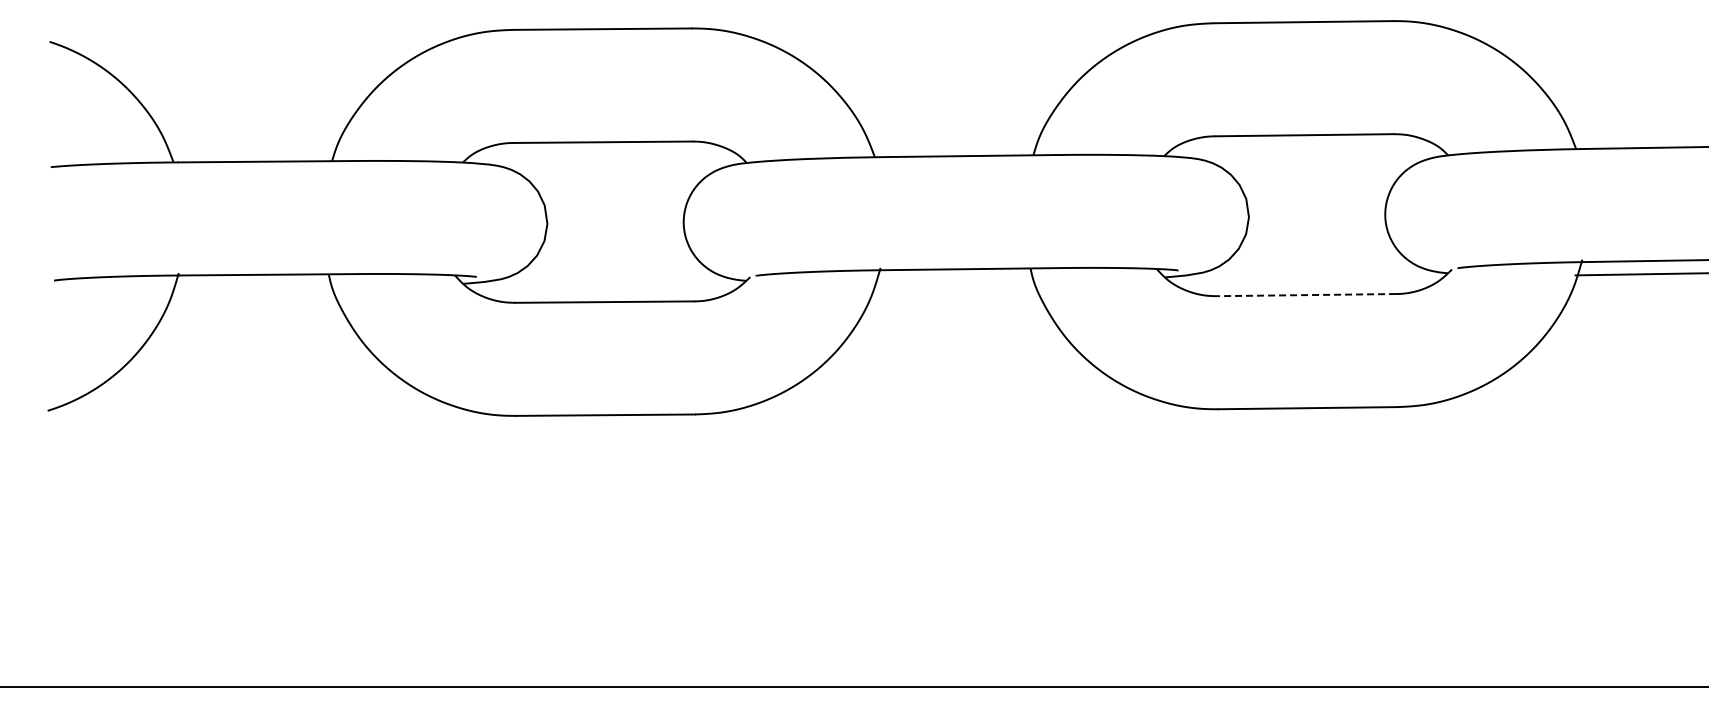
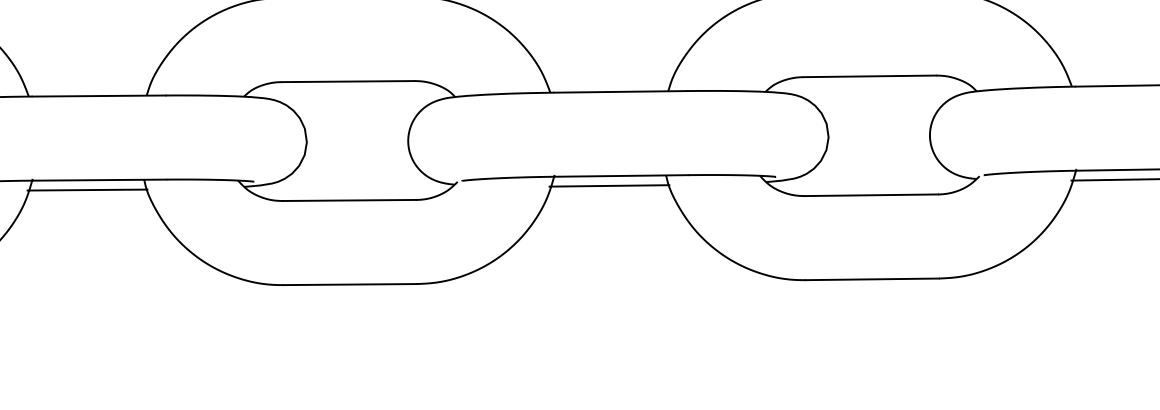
line: (953, 282) -> (608, 185), added
line: (252, 287) -> (87, 189), added
line: (1306, 295) -> (871, 195), dashed -> solid

